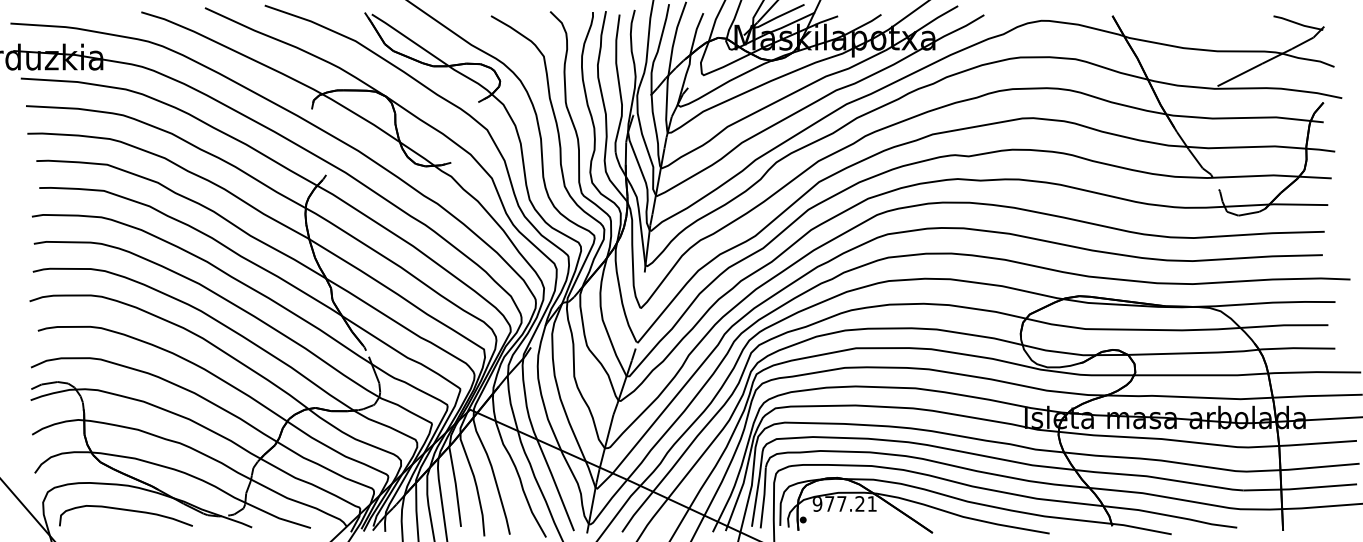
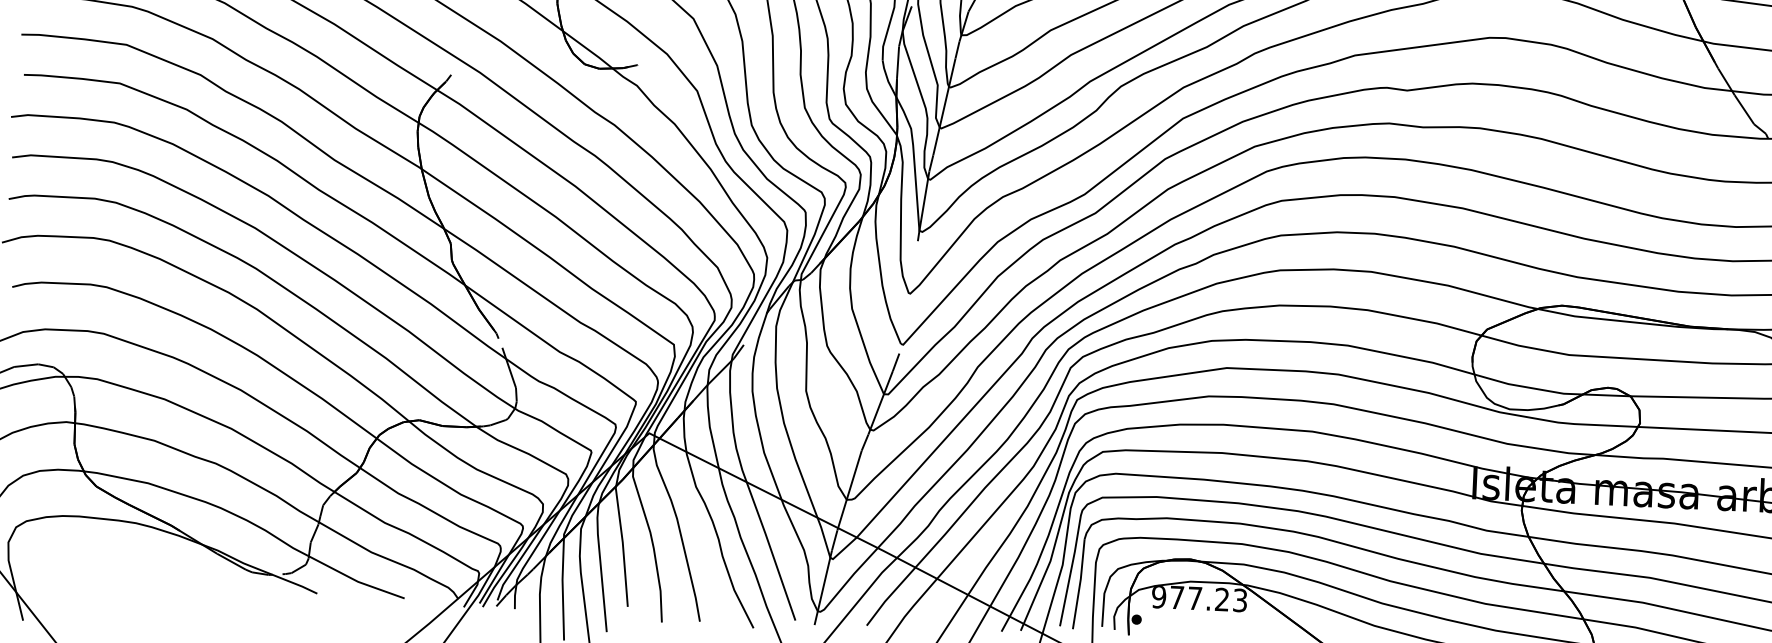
text: (871, 503) -> (1239, 599), 977.21 -> 977.23
curve: (125, 510) -> (130, 559), removed

